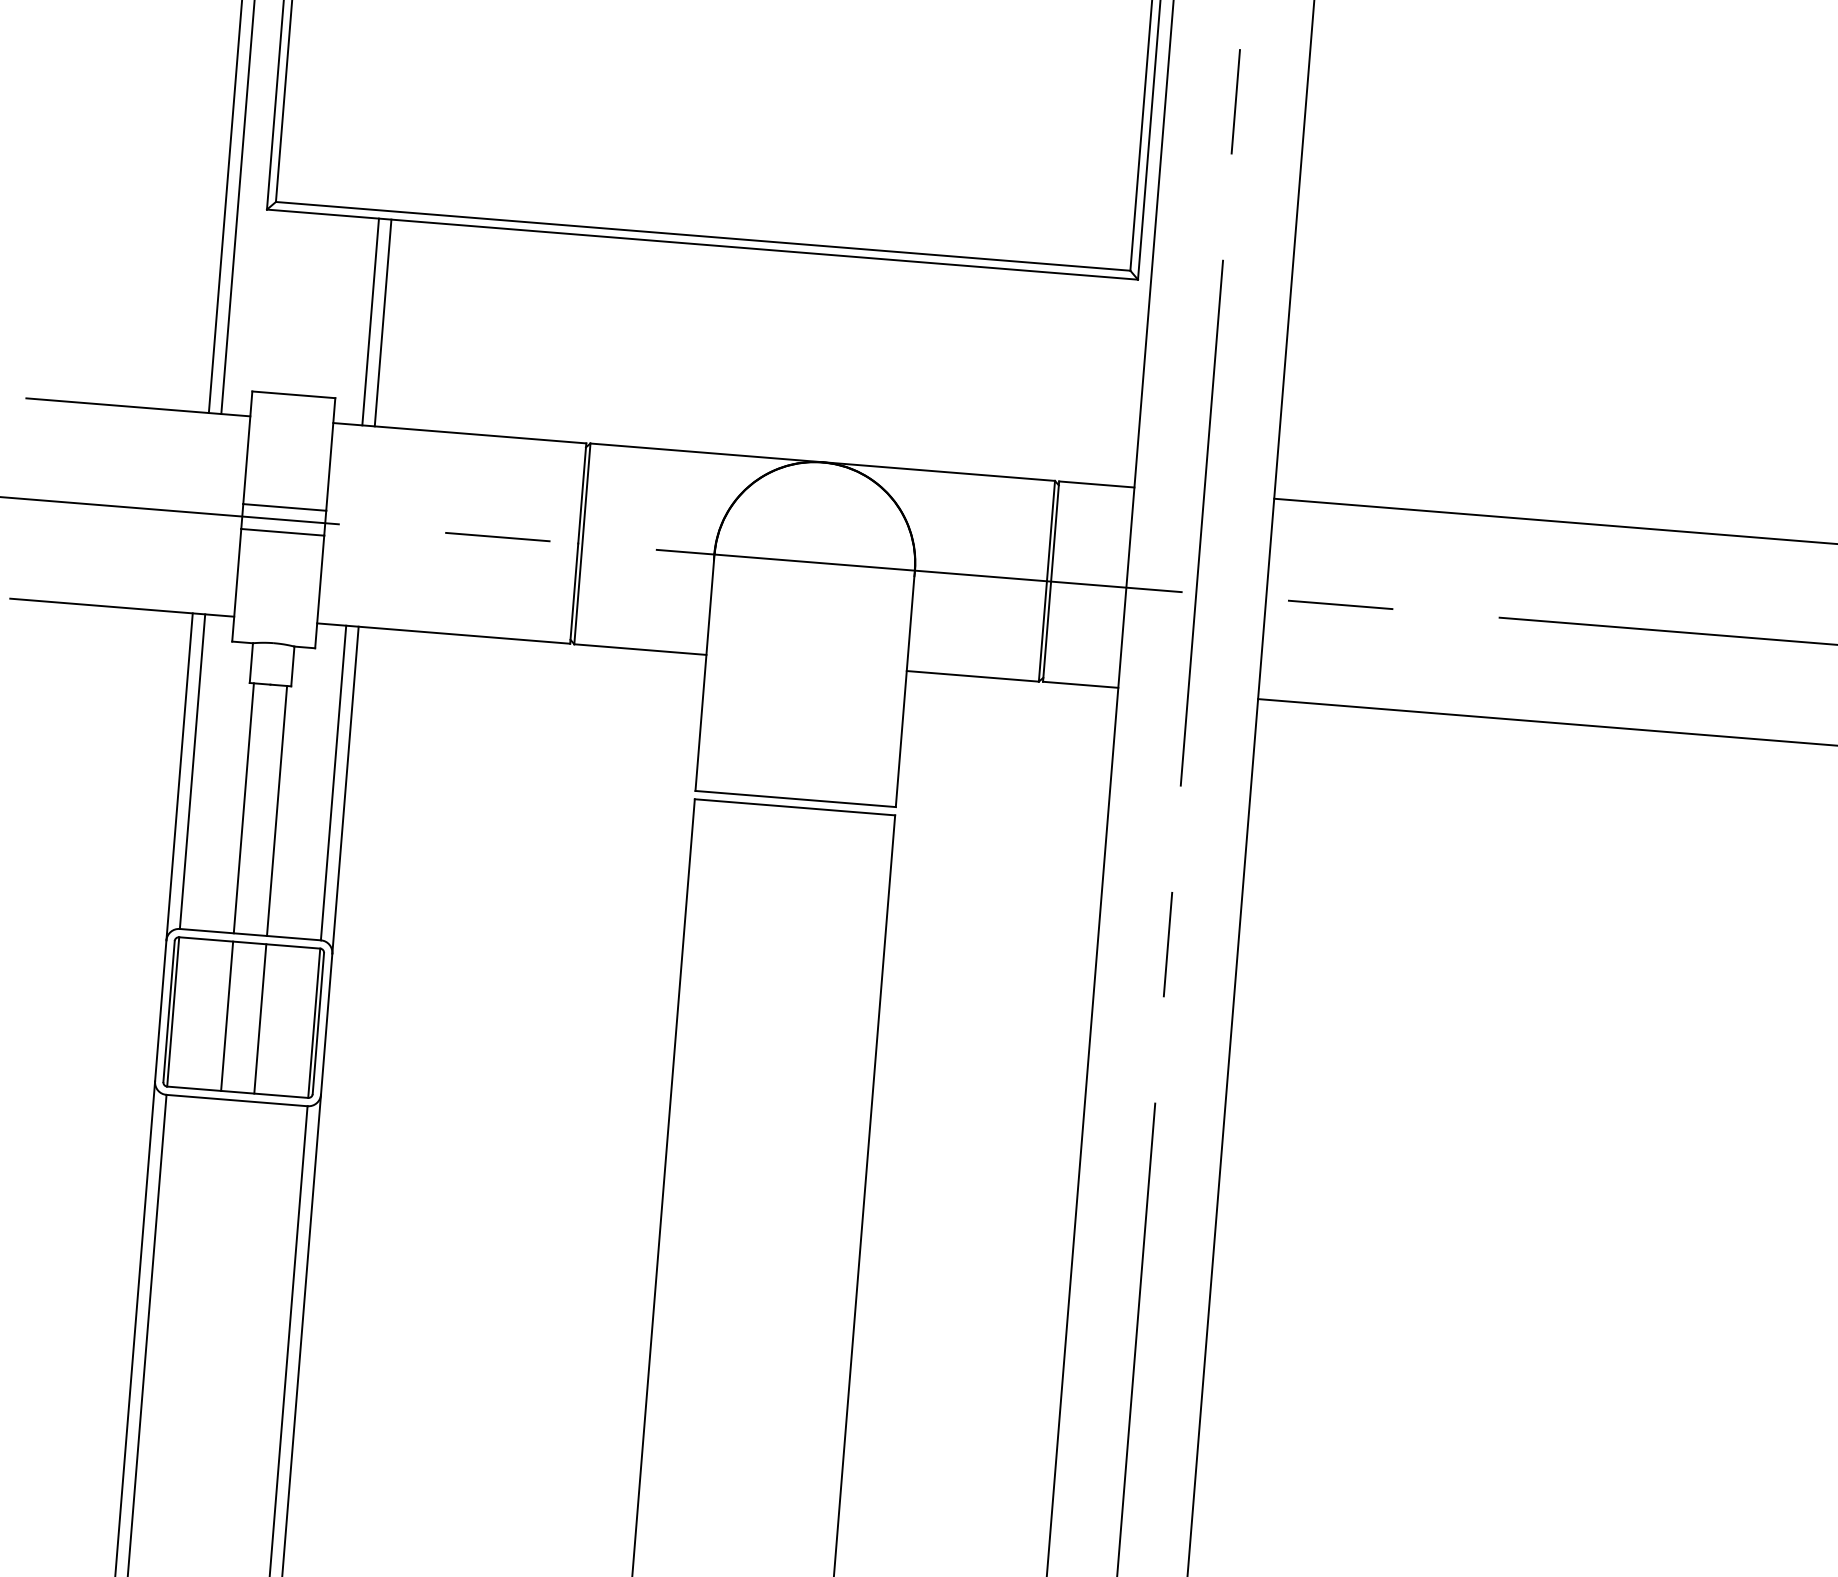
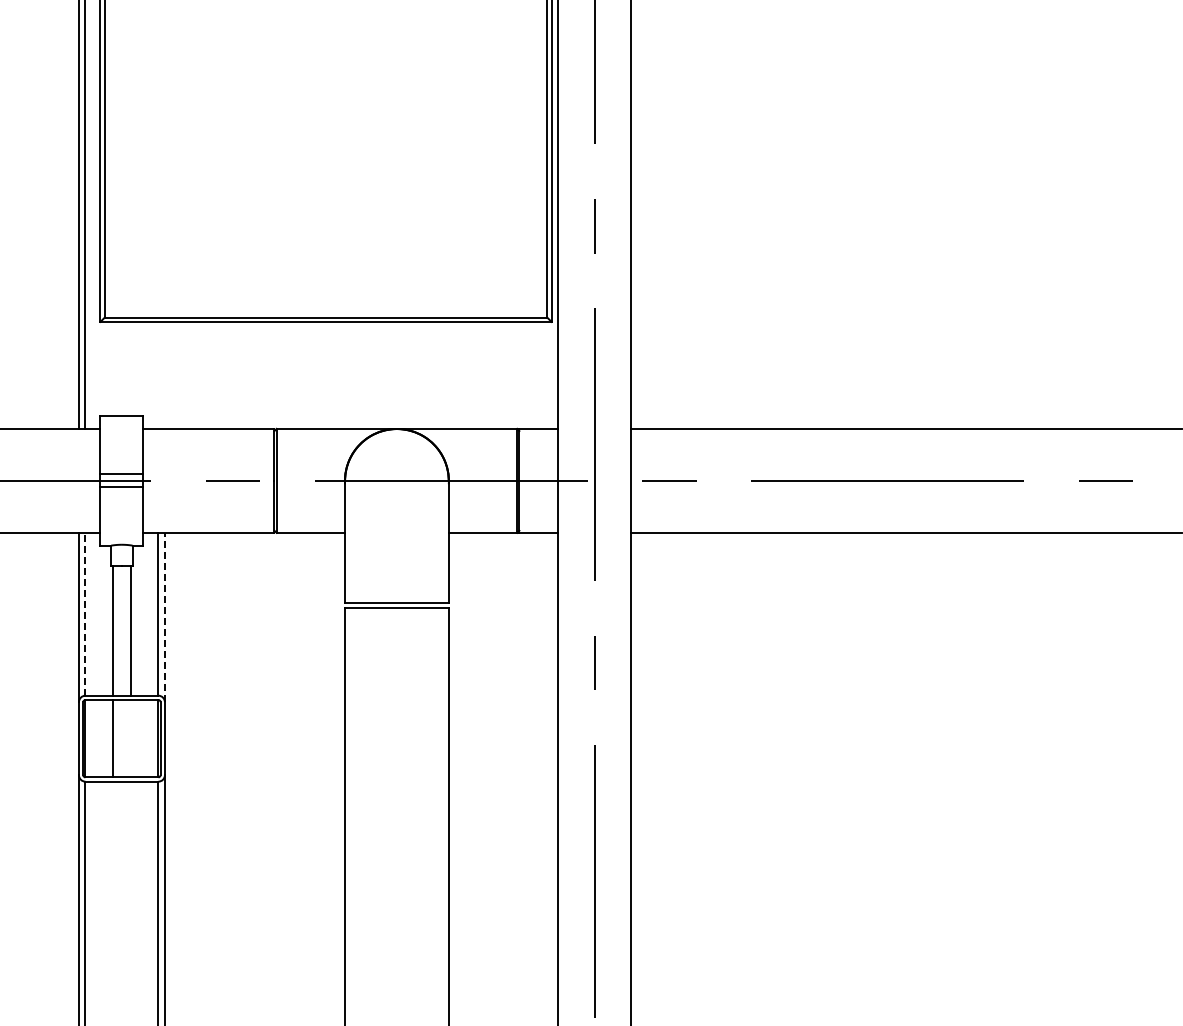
line: (370, 322) -> (158, 375), removed
line: (382, 322) -> (164, 375), removed
line: (192, 770) -> (85, 613), solid -> dashed
line: (344, 790) -> (164, 617), solid -> dashed
line: (260, 1018) -> (130, 738), removed

